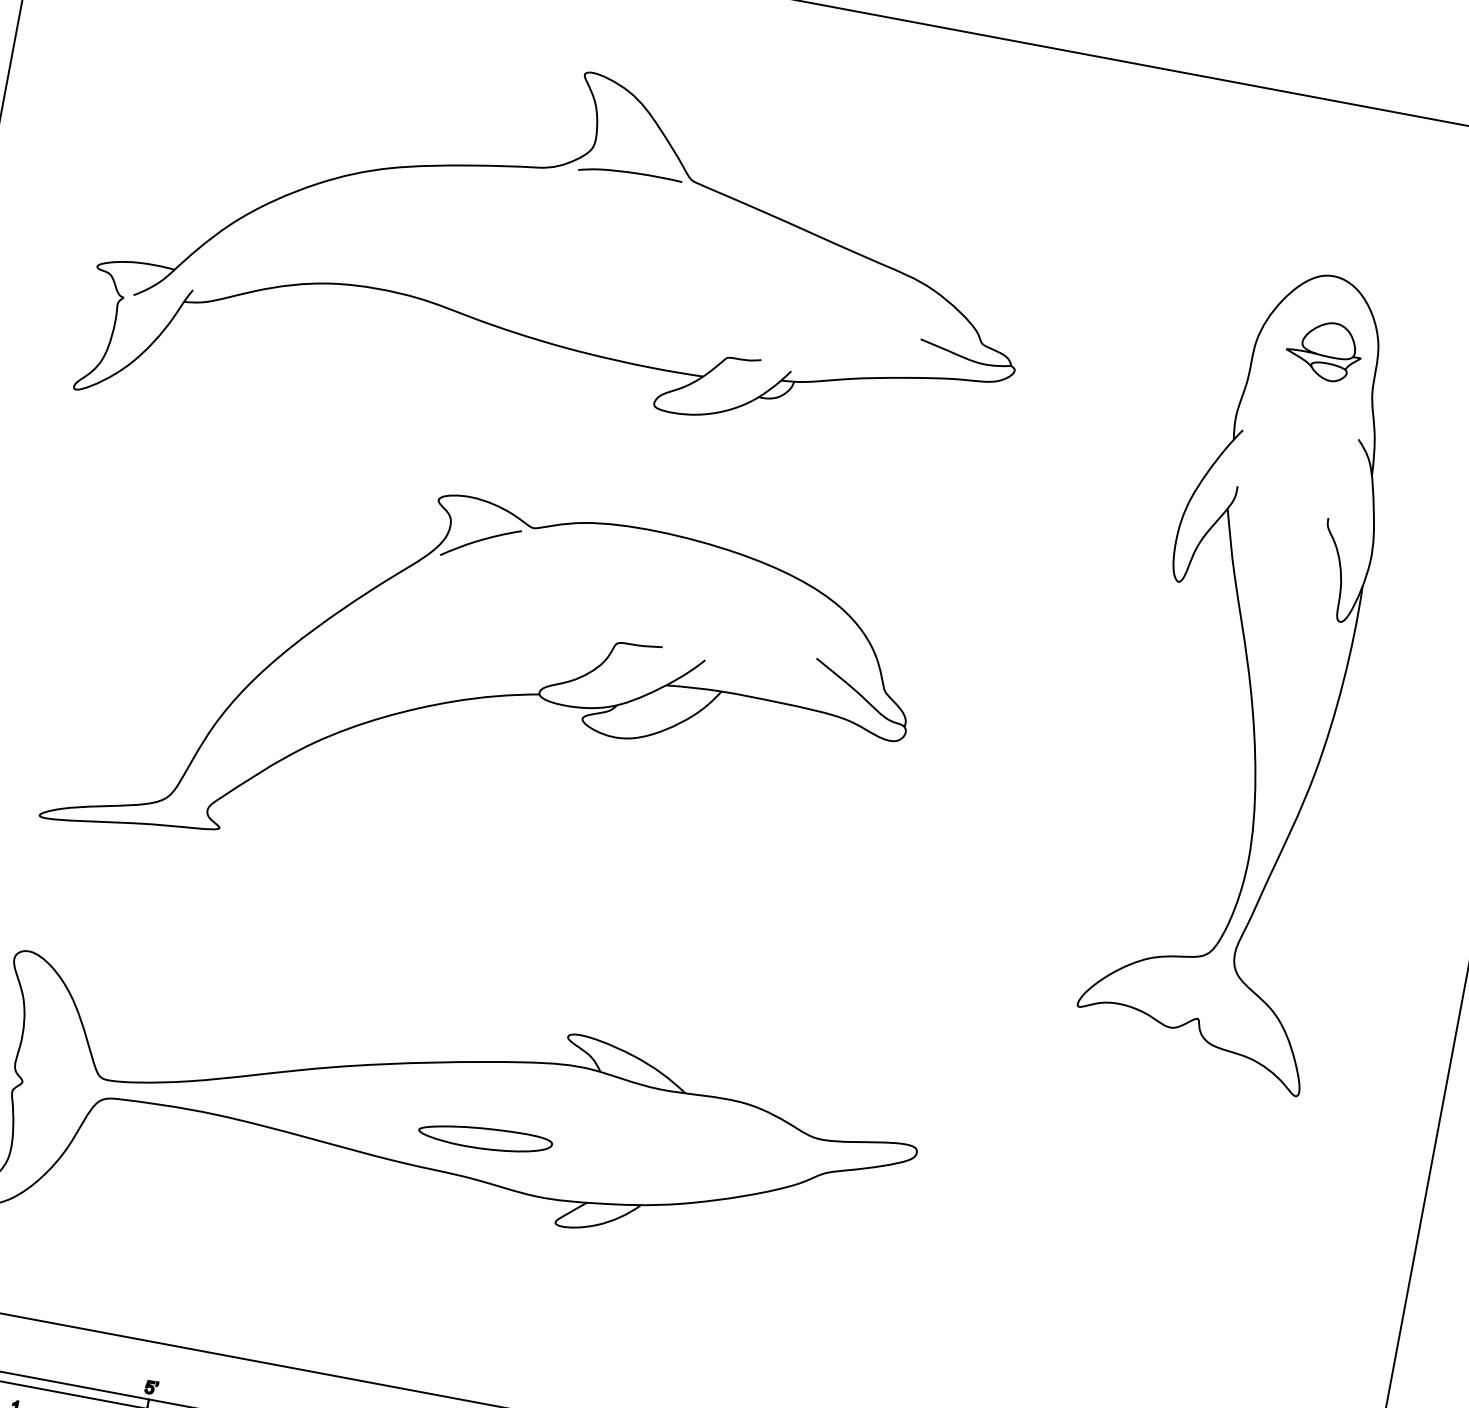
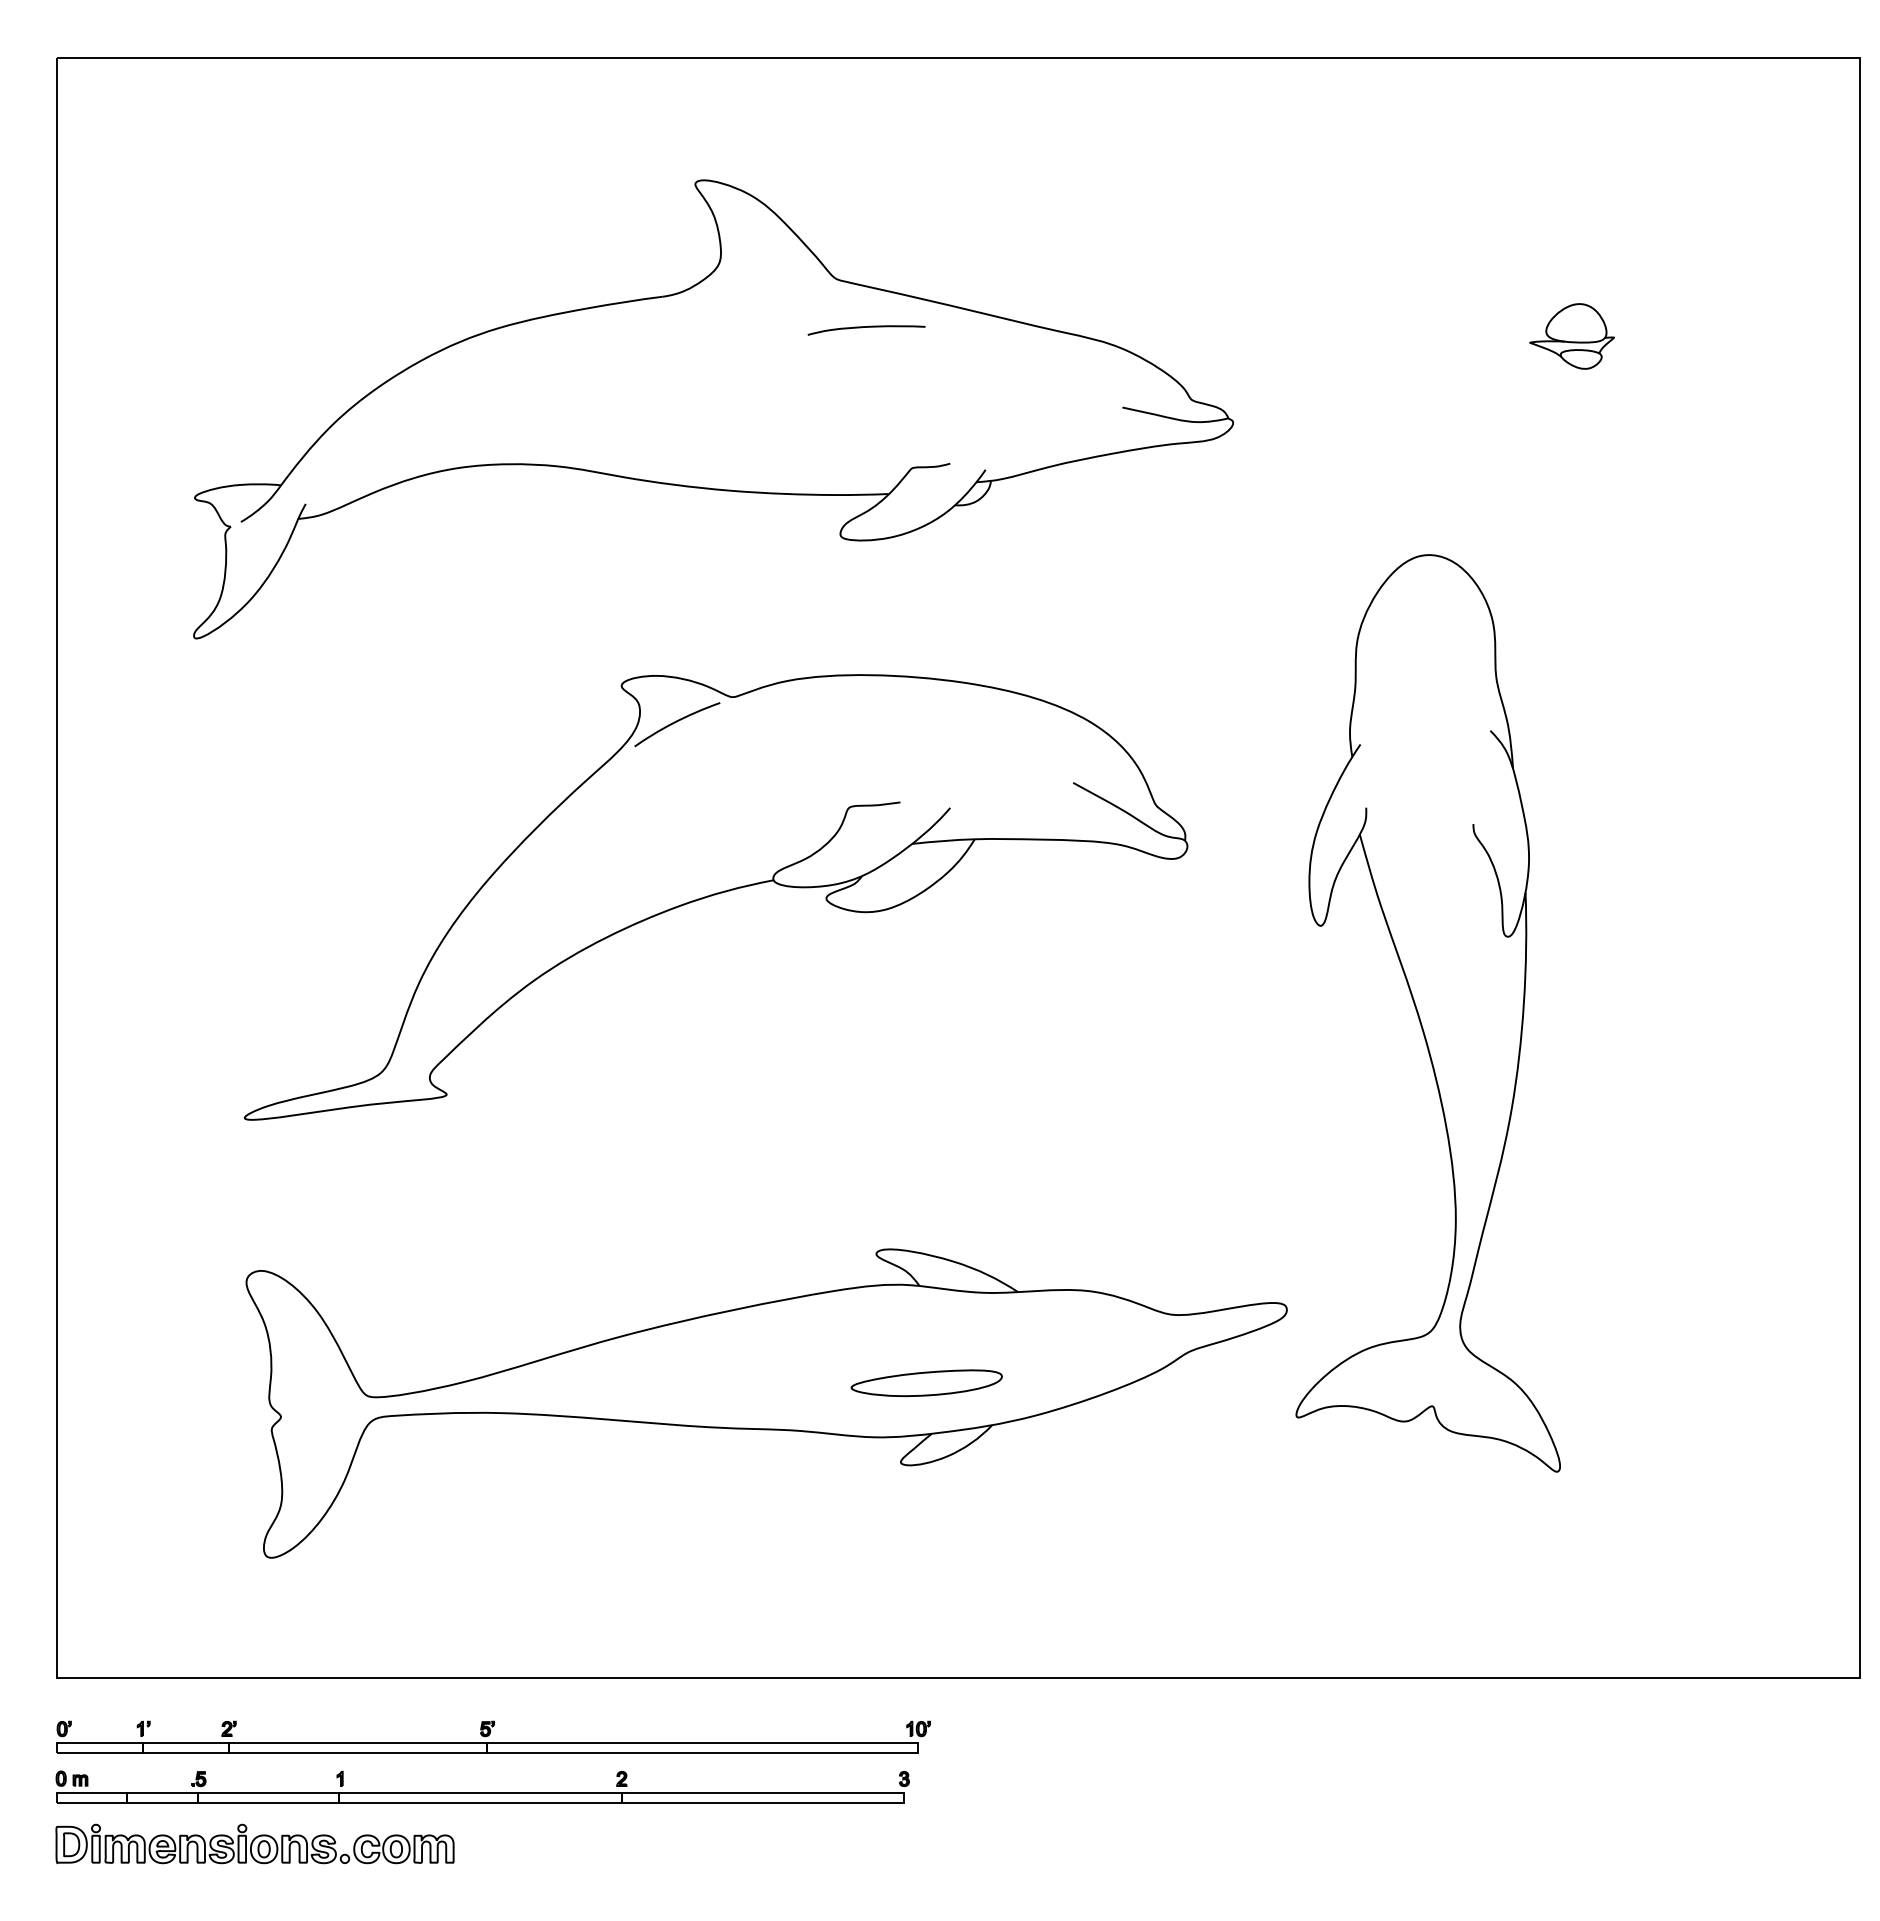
curve: (630, 173) -> (866, 327), moved
part: (1257, 675) -> (1427, 1013), moved
part: (485, 1138) -> (926, 1383), moved

